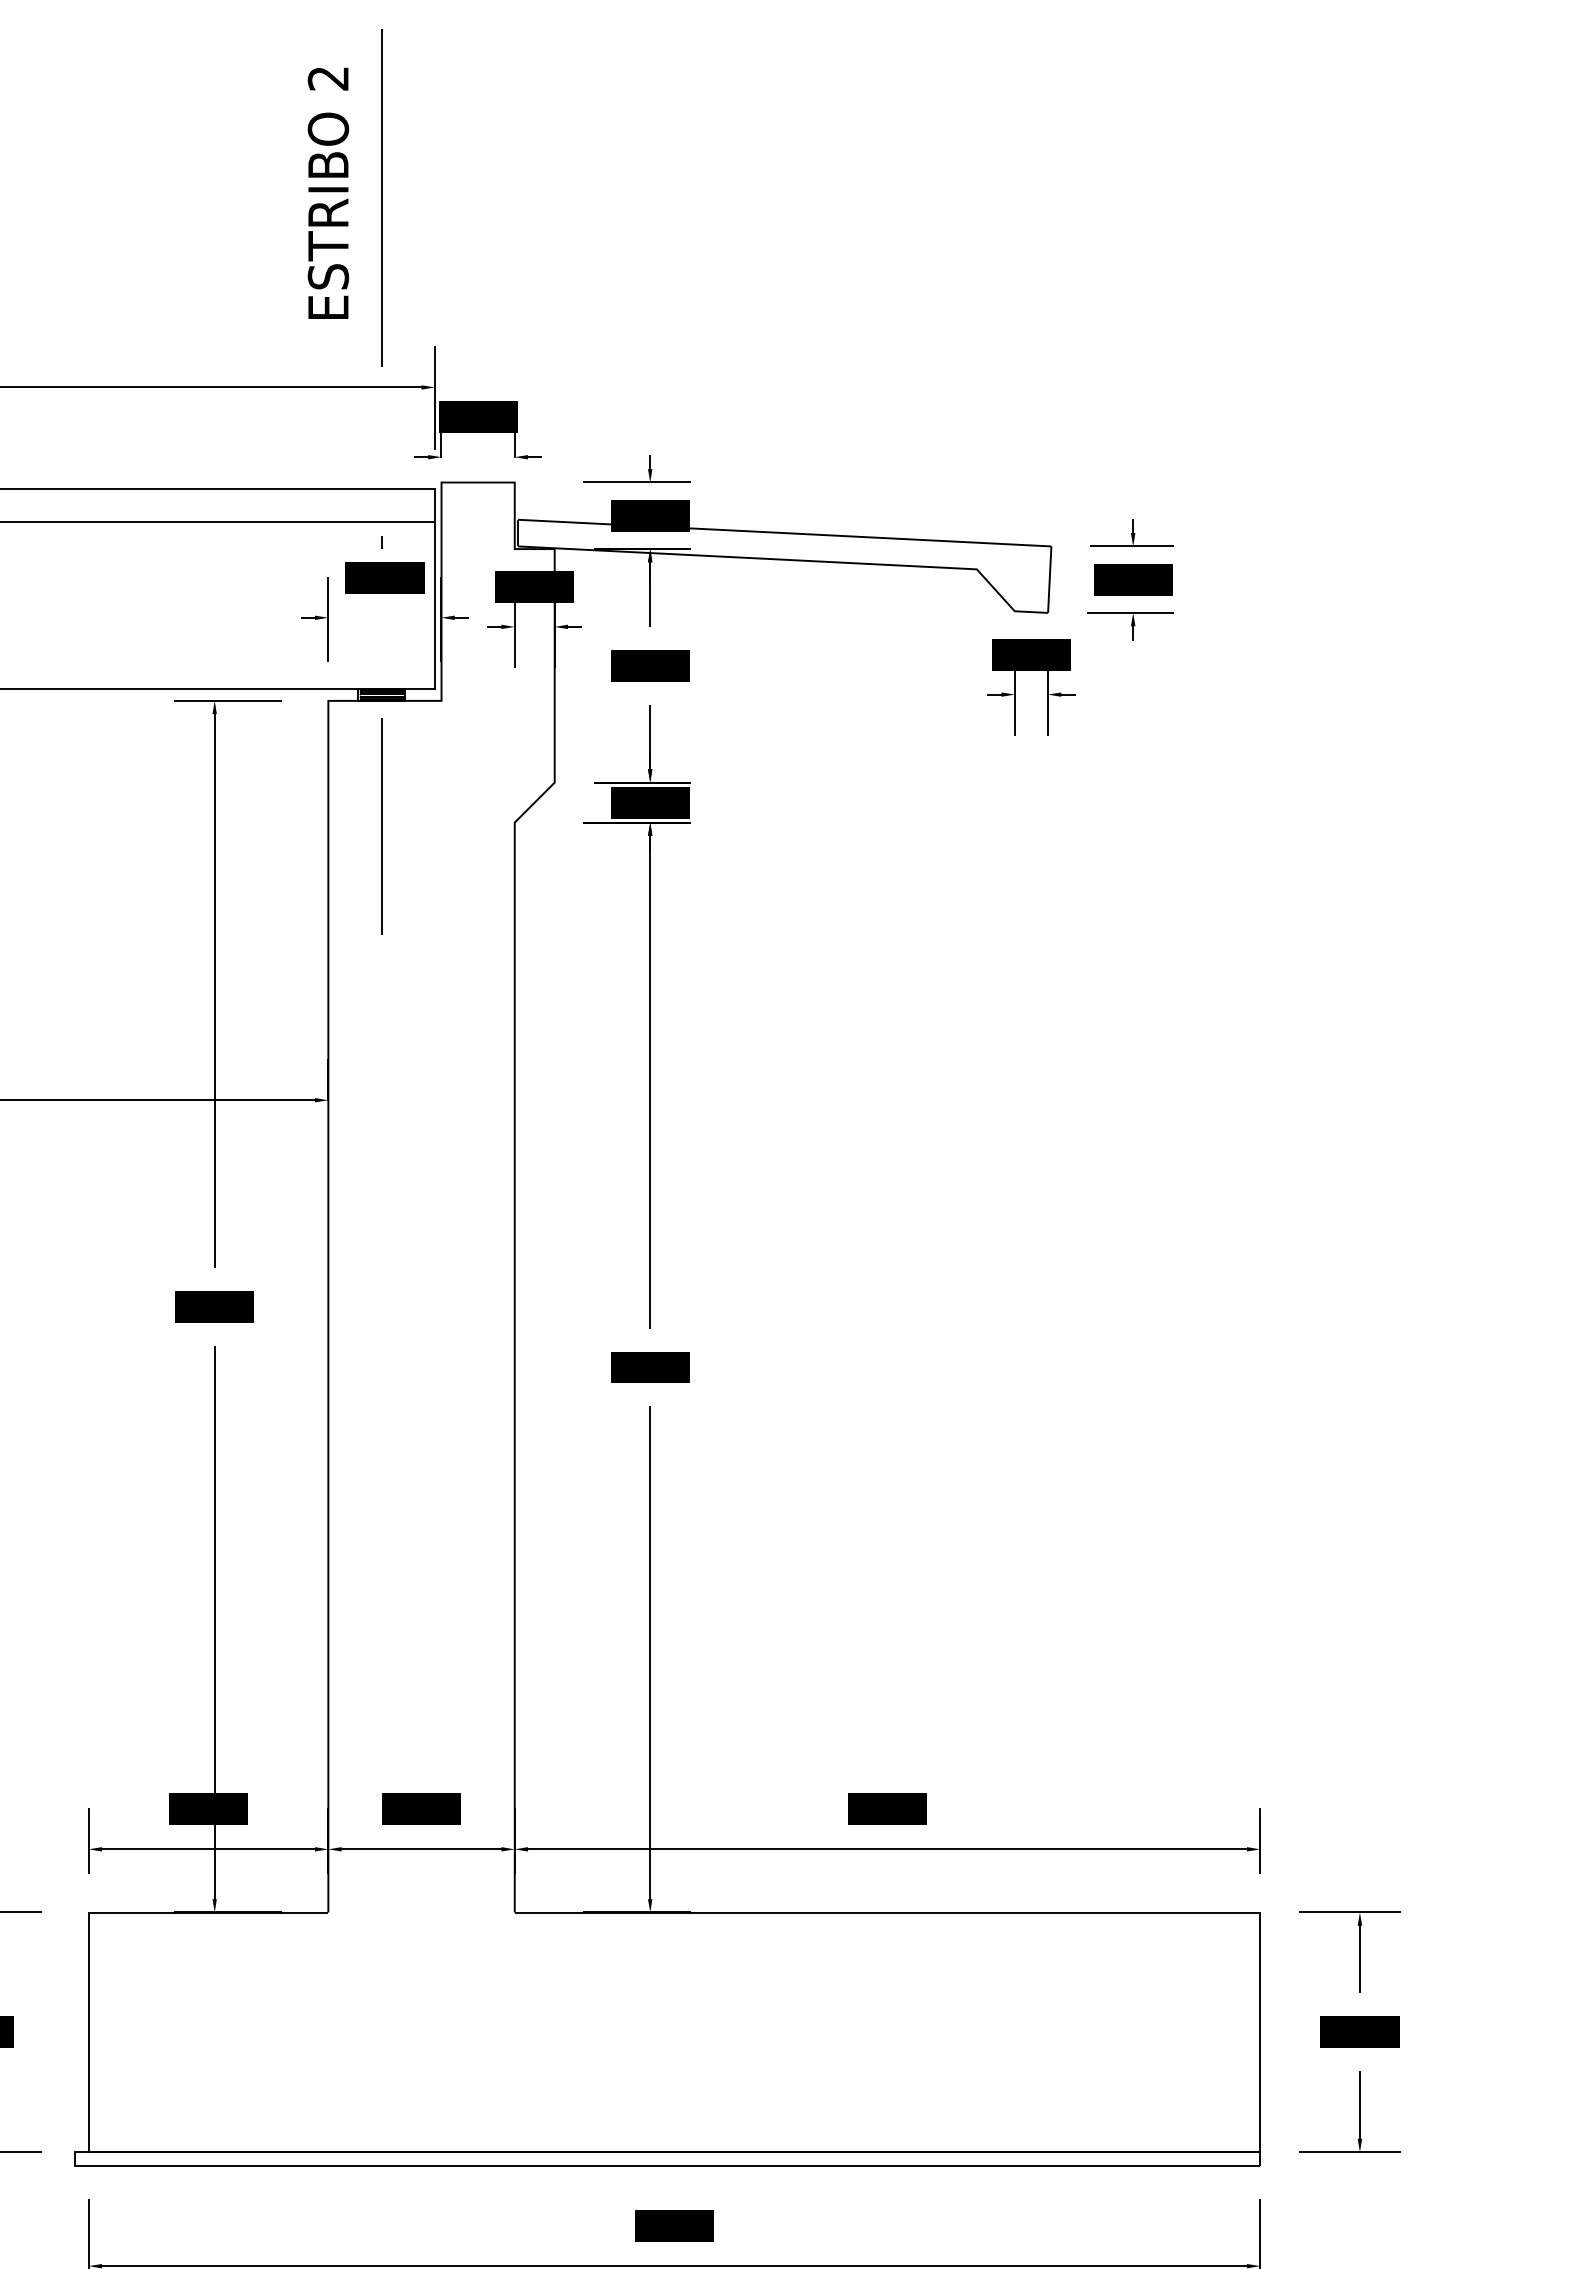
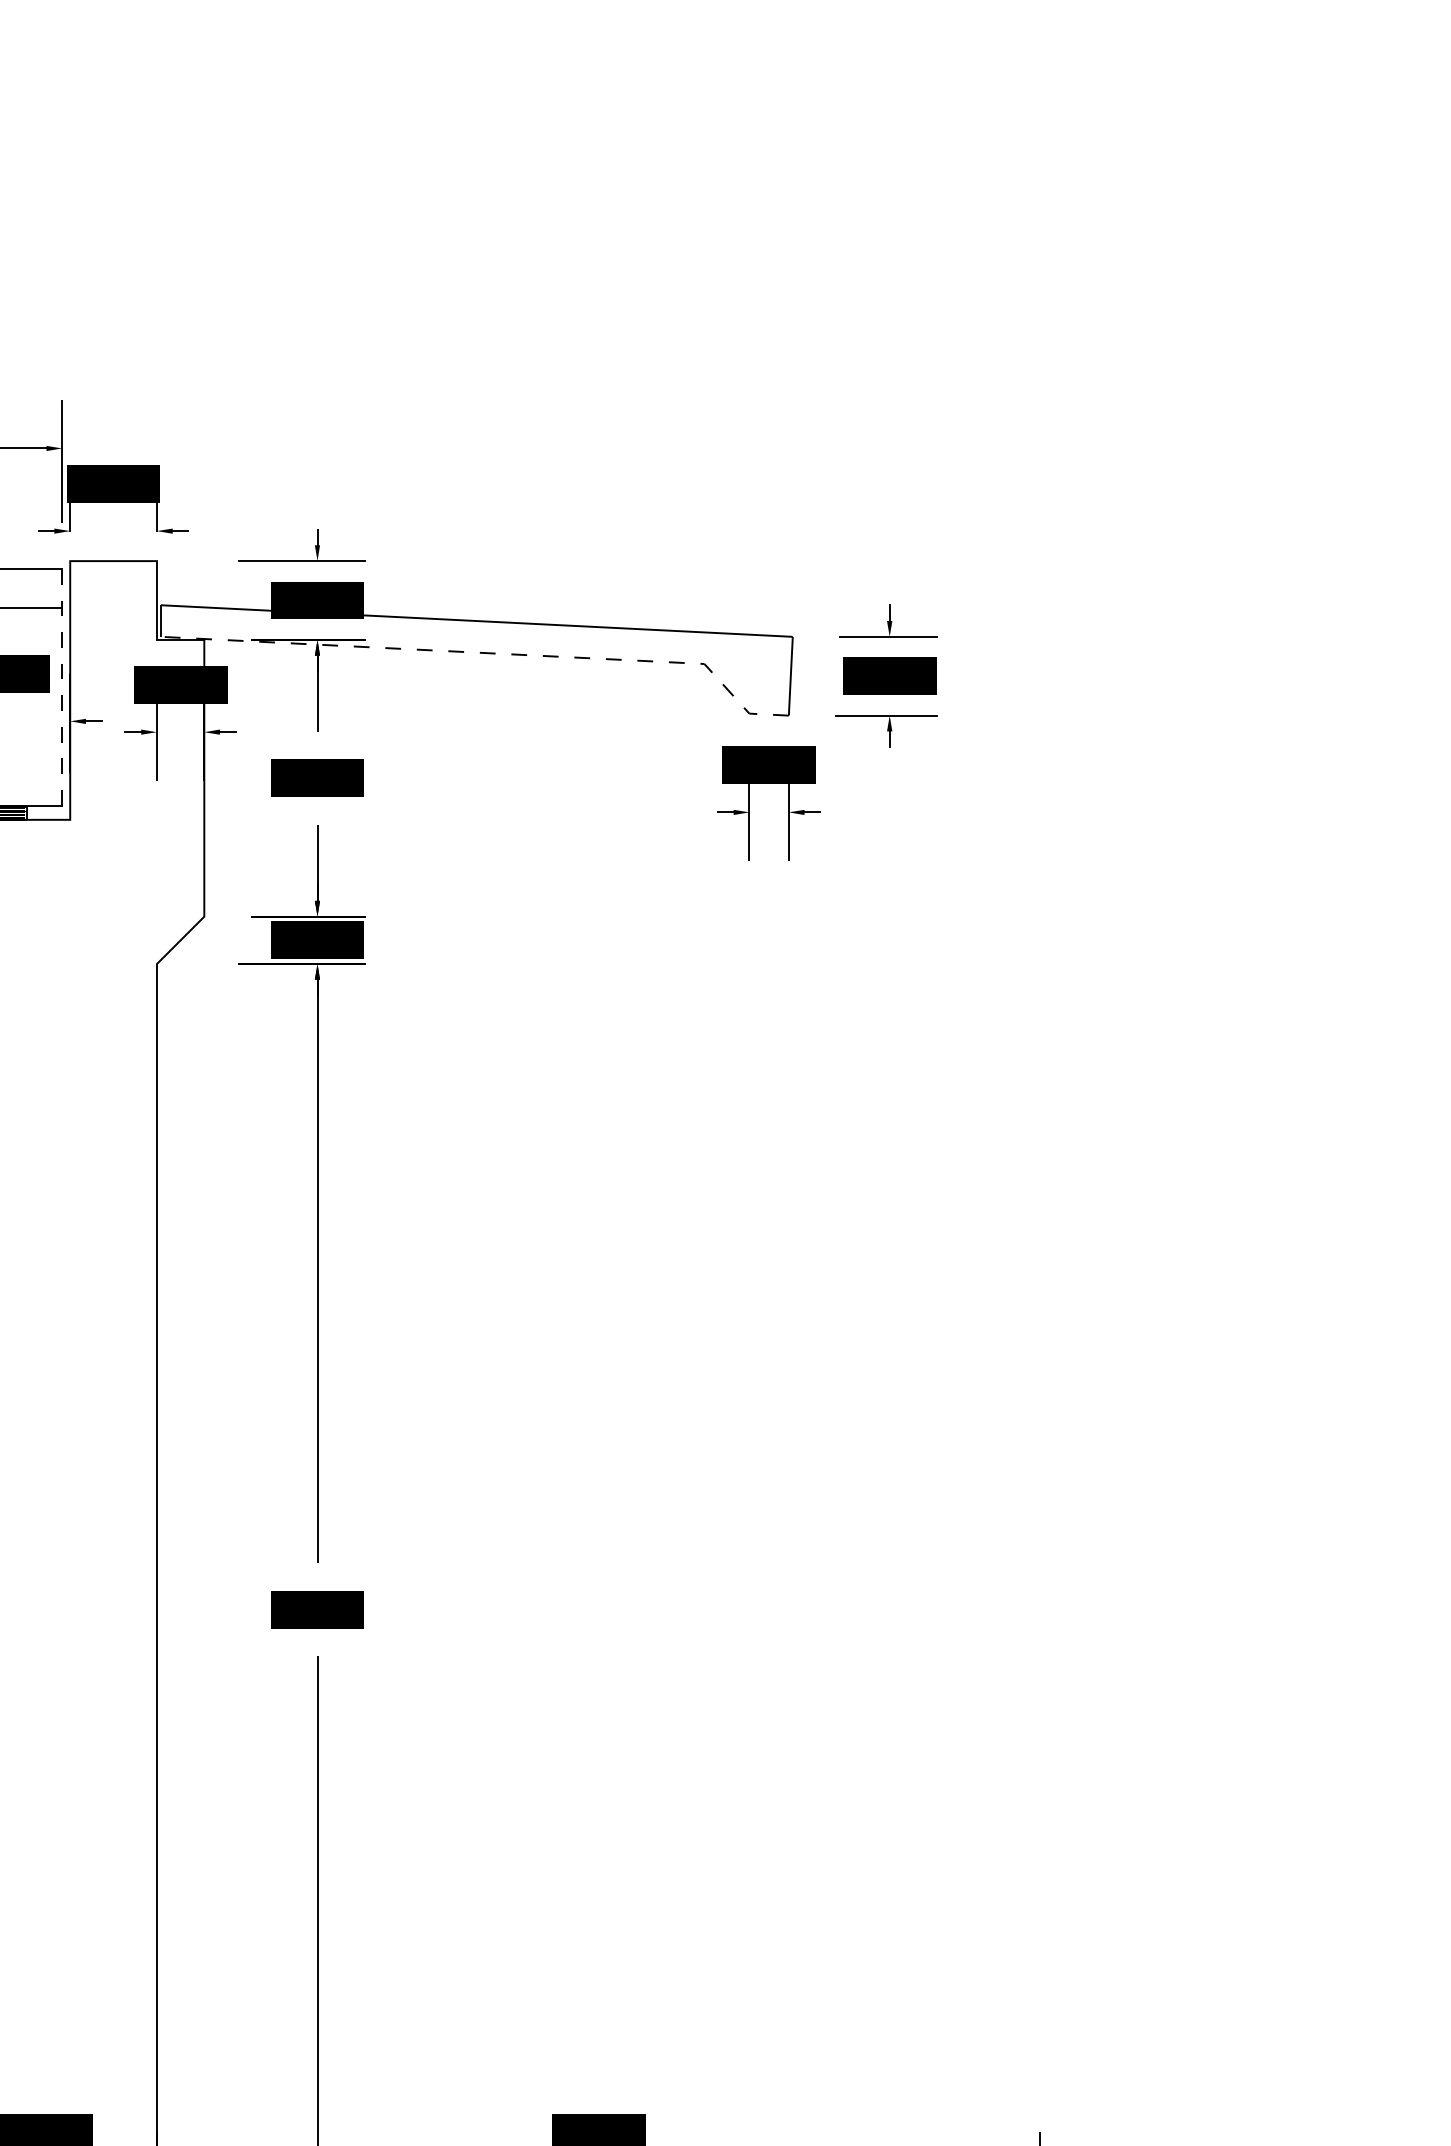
line: (793, 560) -> (487, 653), solid -> dashed
line: (434, 589) -> (61, 687), solid -> dashed

